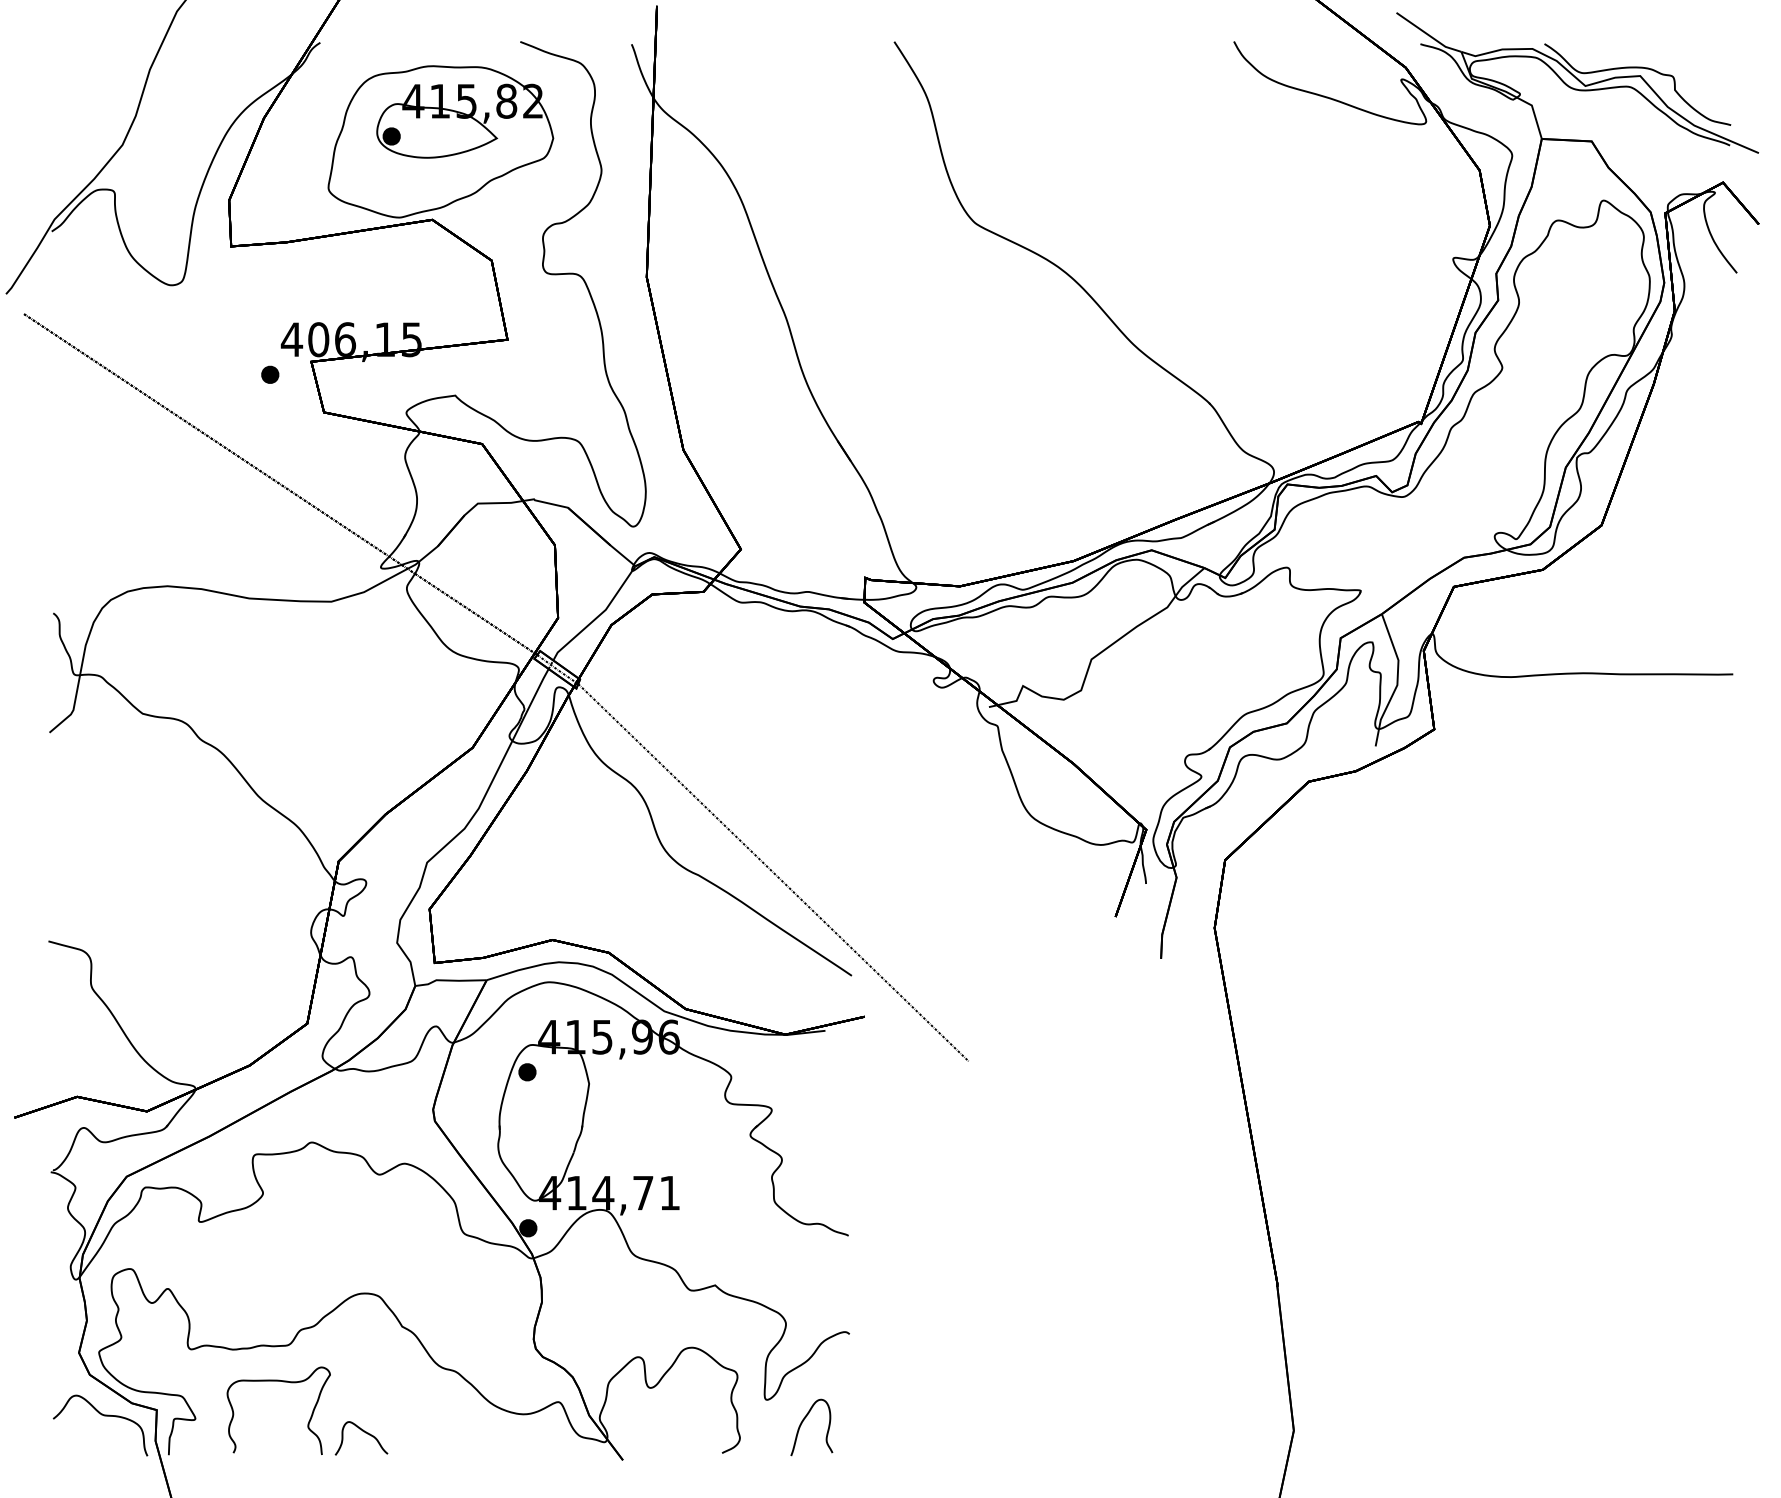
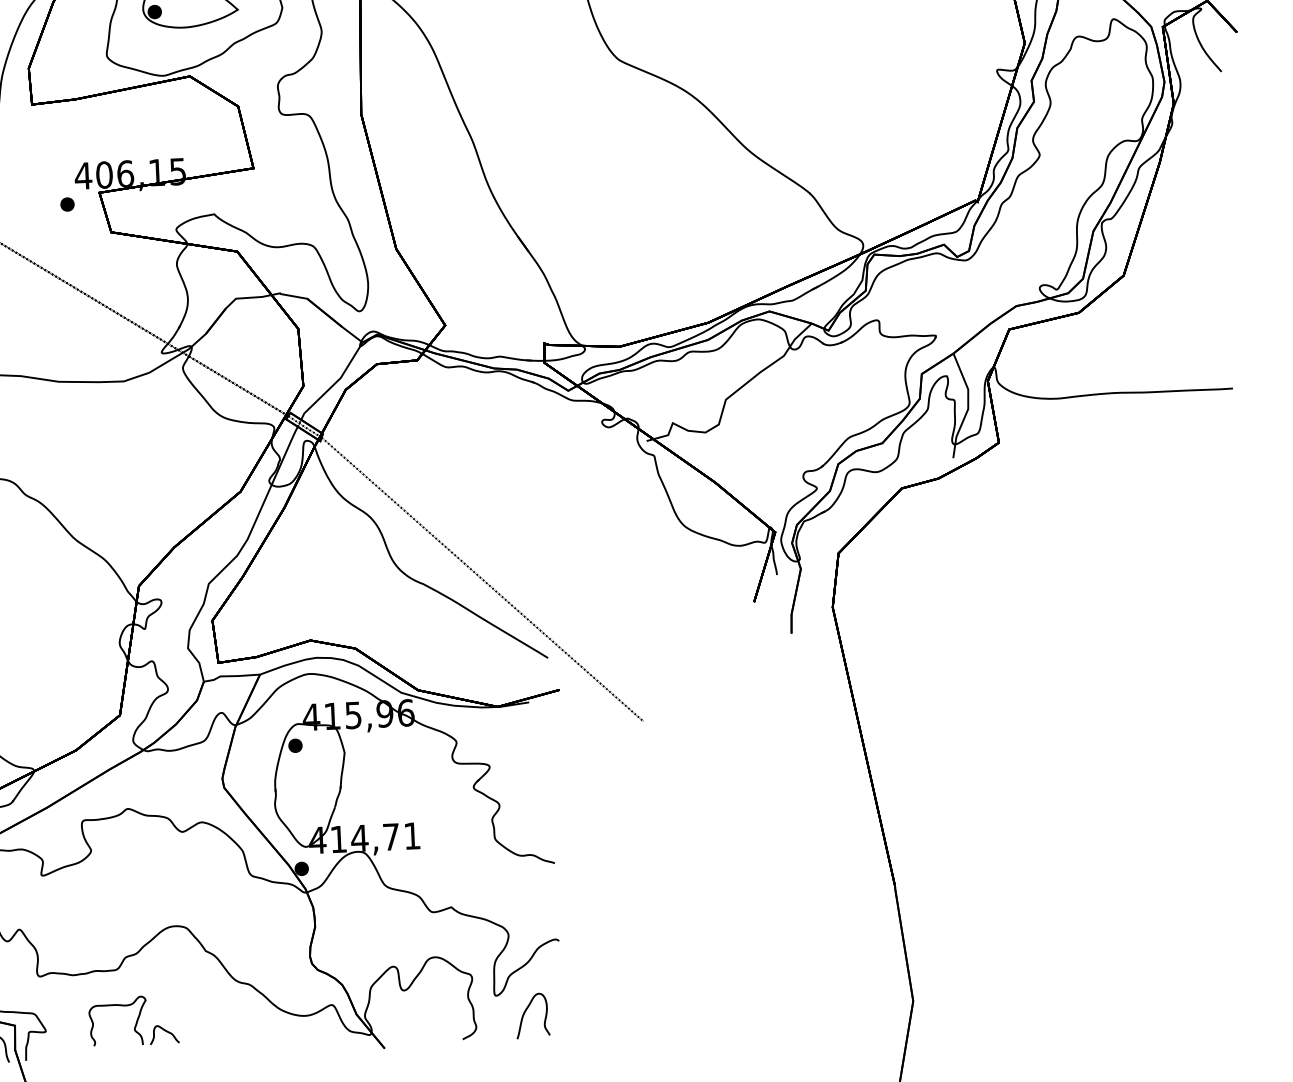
part: (307, 1410) -> (134, 1020), size x0.7

